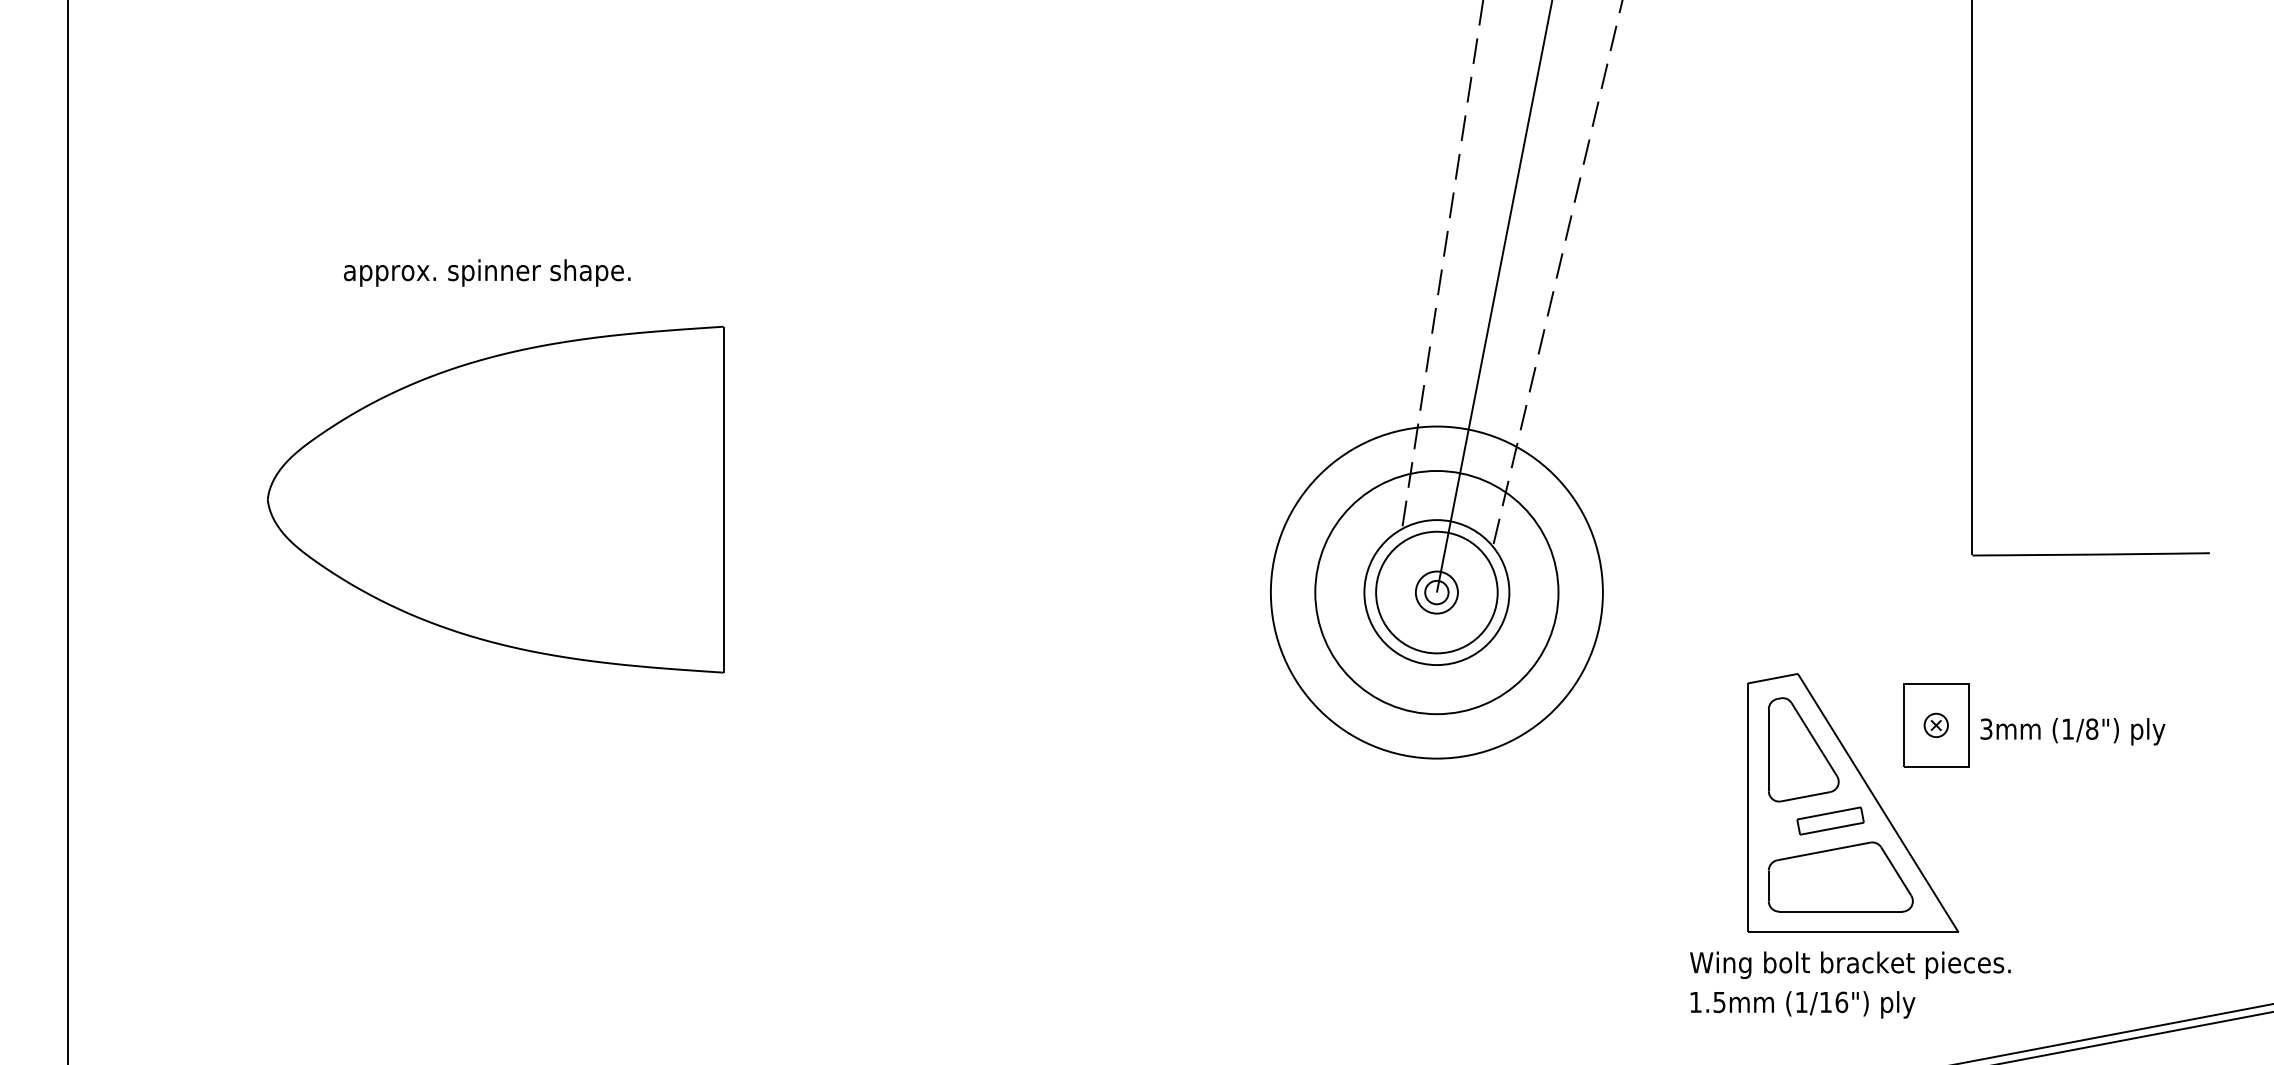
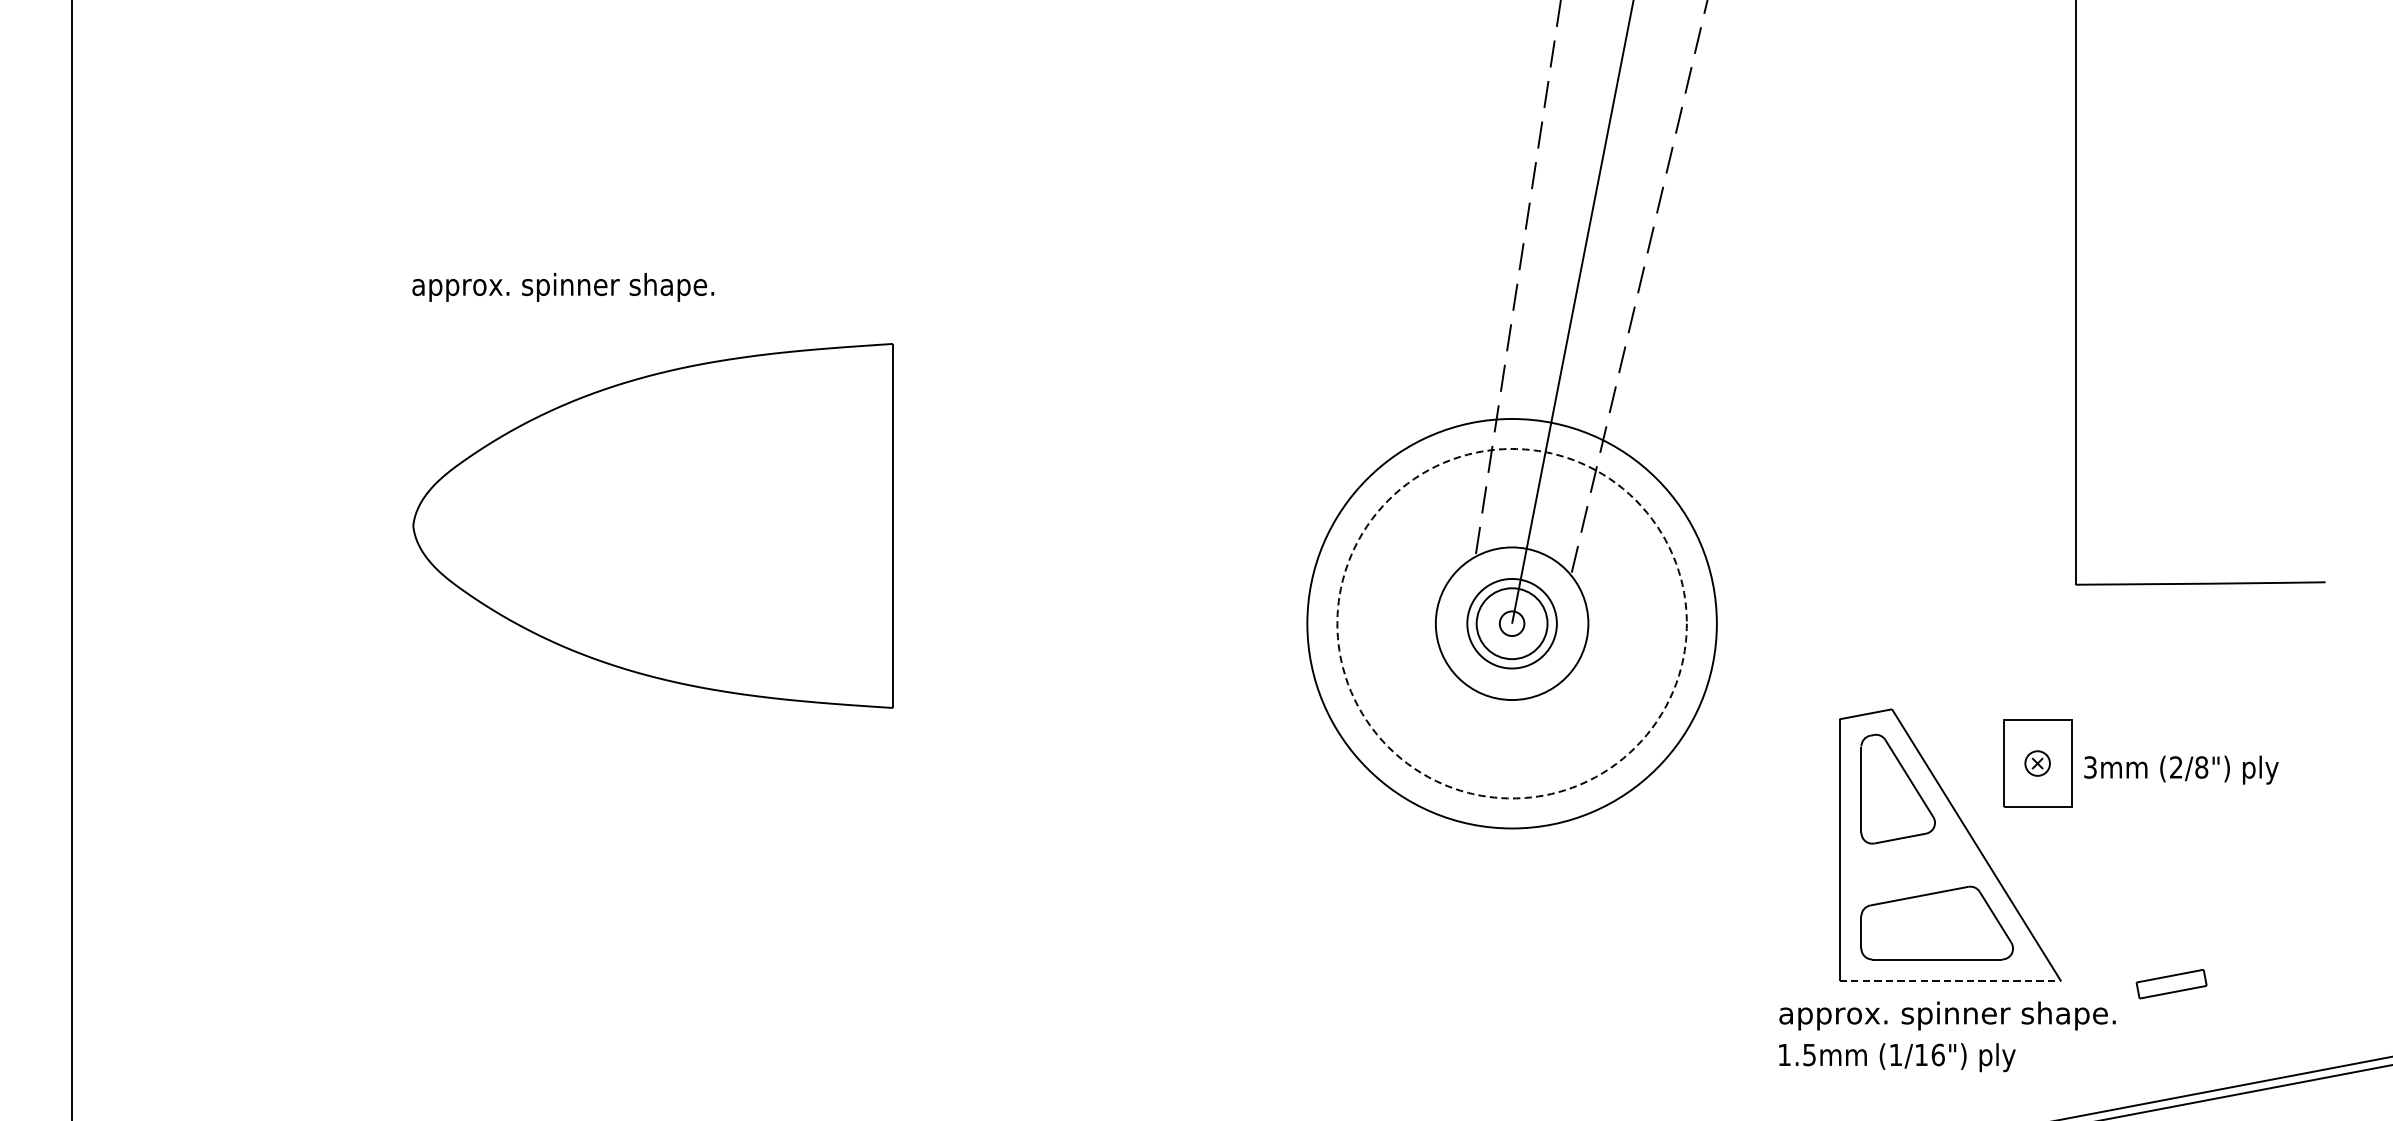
text: (487, 272) -> (563, 286), moved
part: (495, 499) -> (652, 525), moved
circle: (1436, 592) -> (1511, 623), size x0.7
circle: (1436, 592) -> (1511, 623), size x1.6
circle: (1436, 592) -> (1511, 623), size x1.6
circle: (1436, 592) -> (1511, 623), solid -> dashed
text: (2067, 728) -> (2175, 766), (1/8") -> (2/8")
part: (1830, 820) -> (2171, 983), moved
line: (1853, 932) -> (1950, 981), solid -> dashed
text: (1850, 965) -> (1947, 1016), Wing bolt bracket pieces. -> approx. spinner shape.

